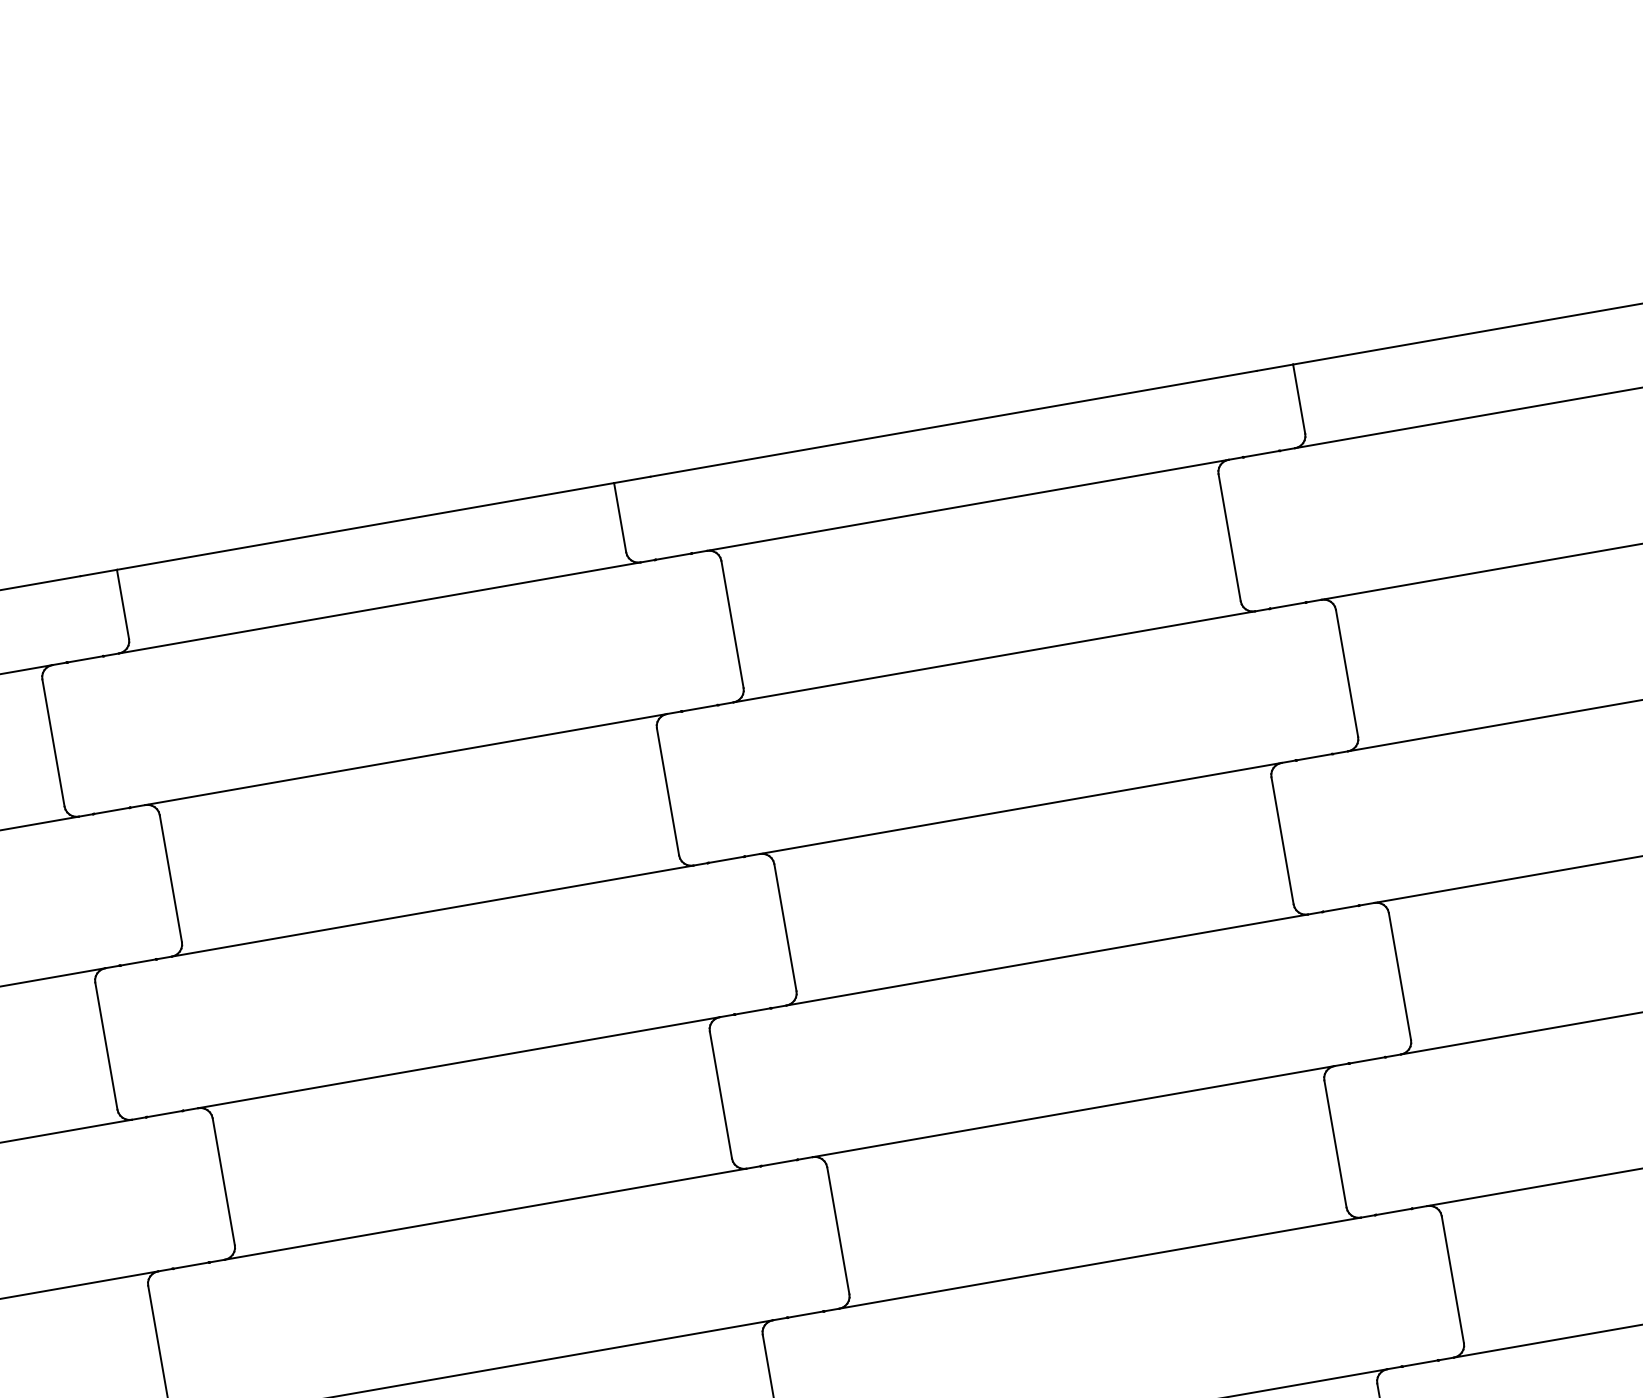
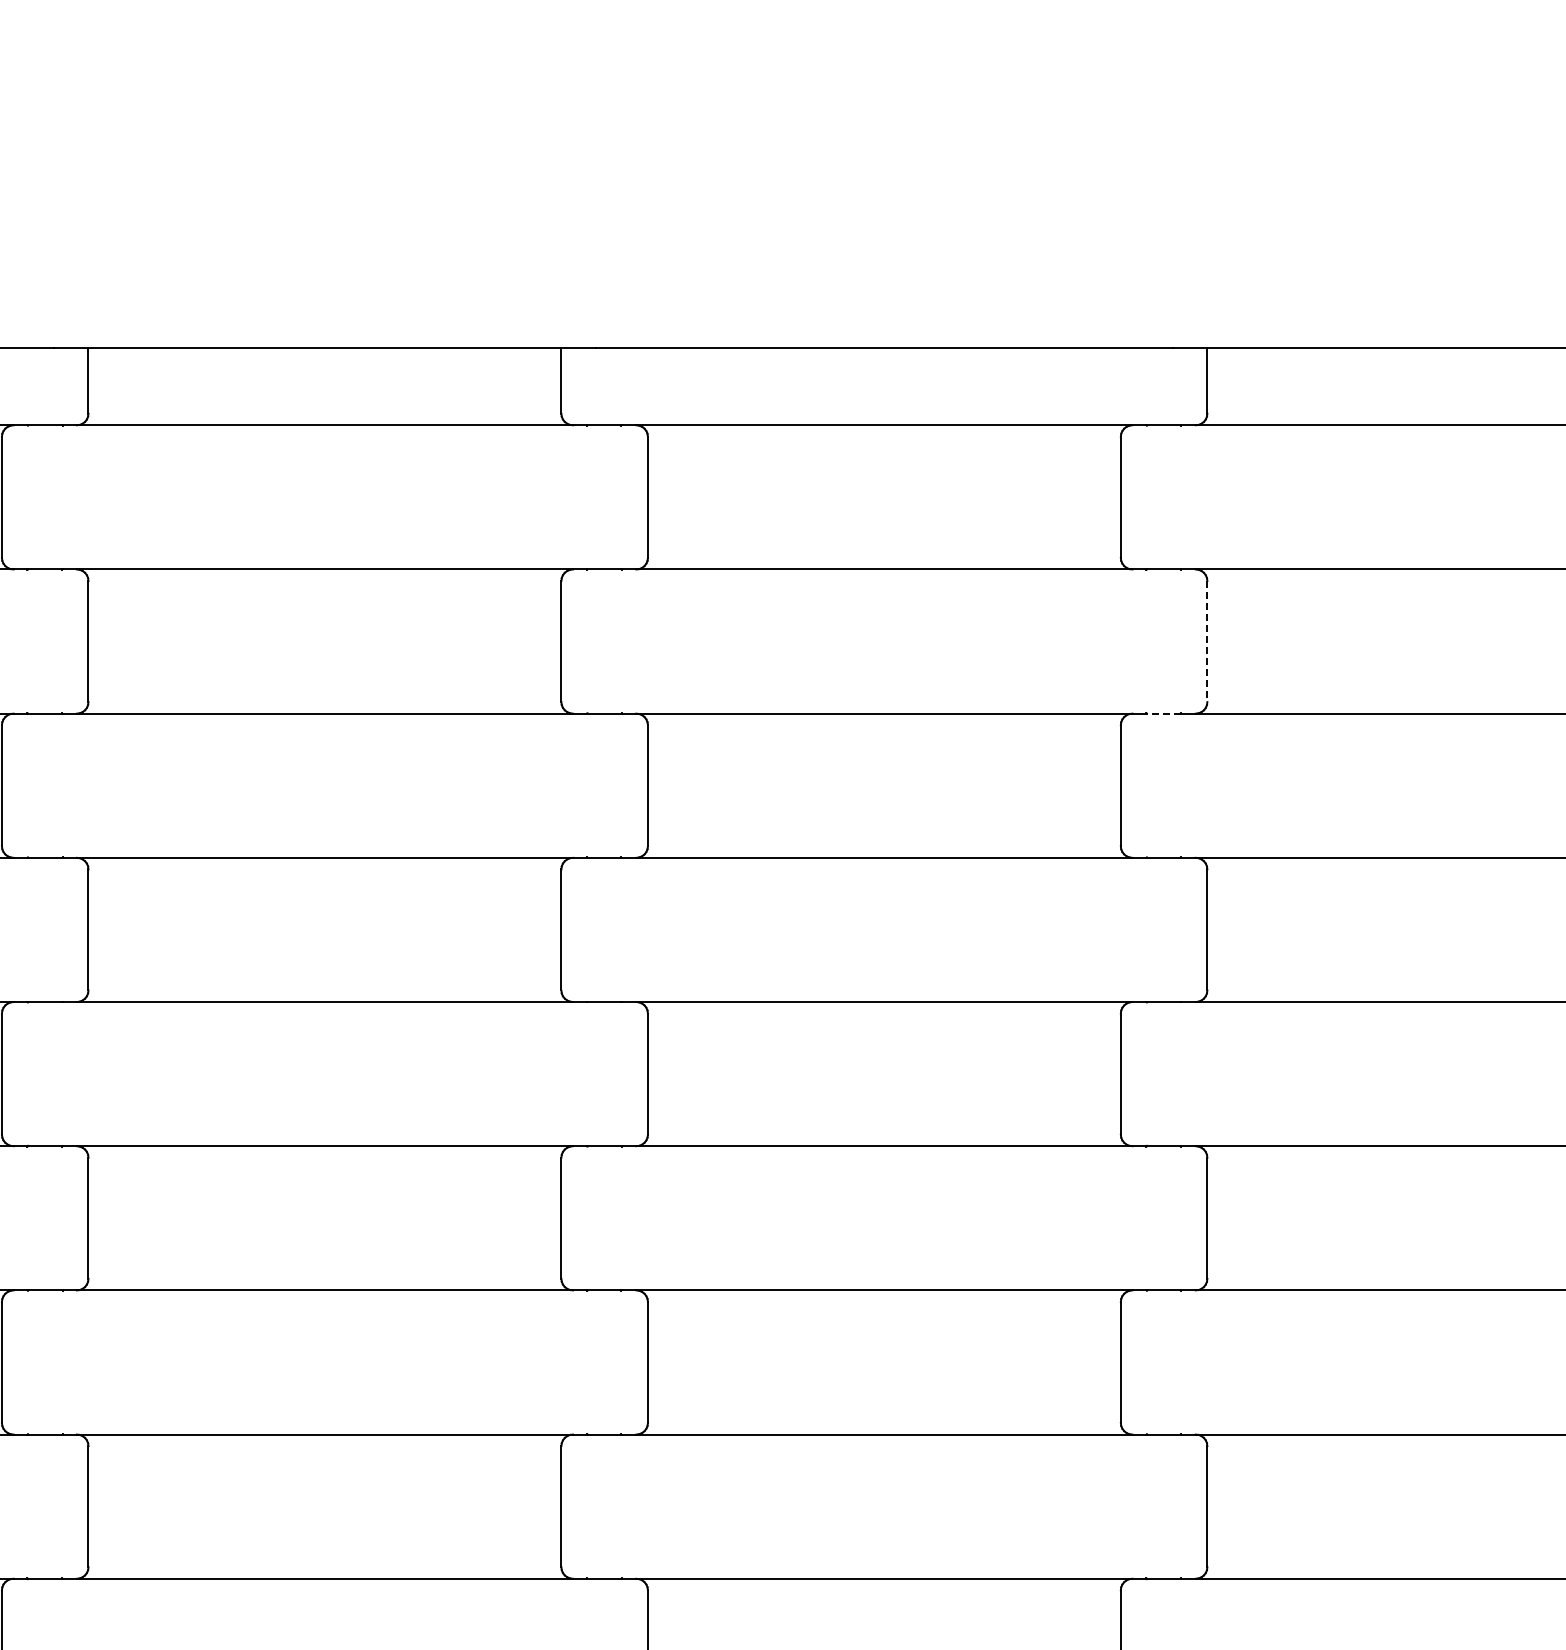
line: (1347, 673) -> (1207, 641), solid -> dashed
line: (1314, 757) -> (1163, 713), solid -> dashed

